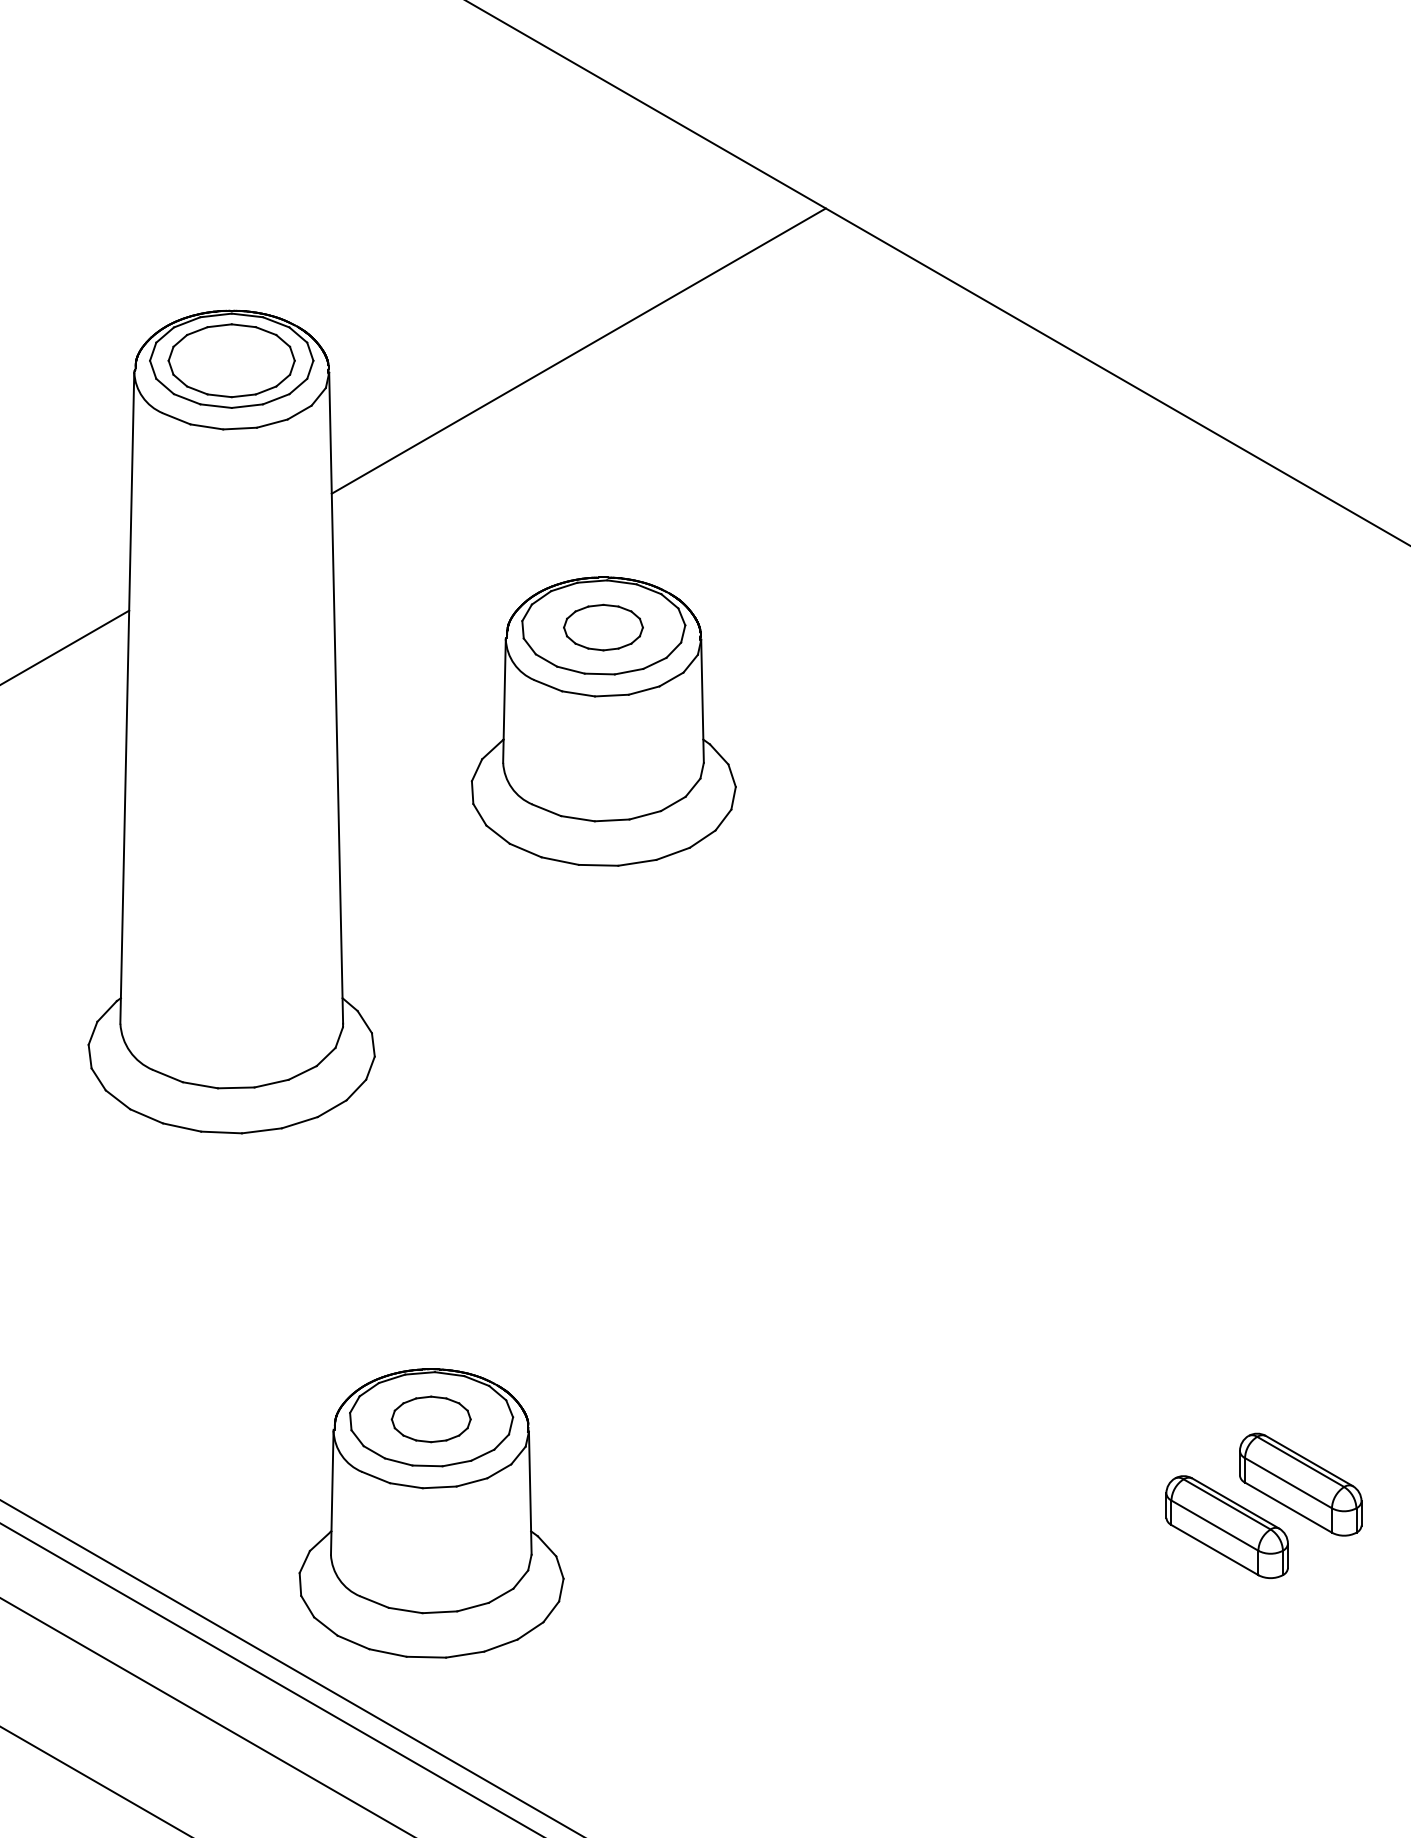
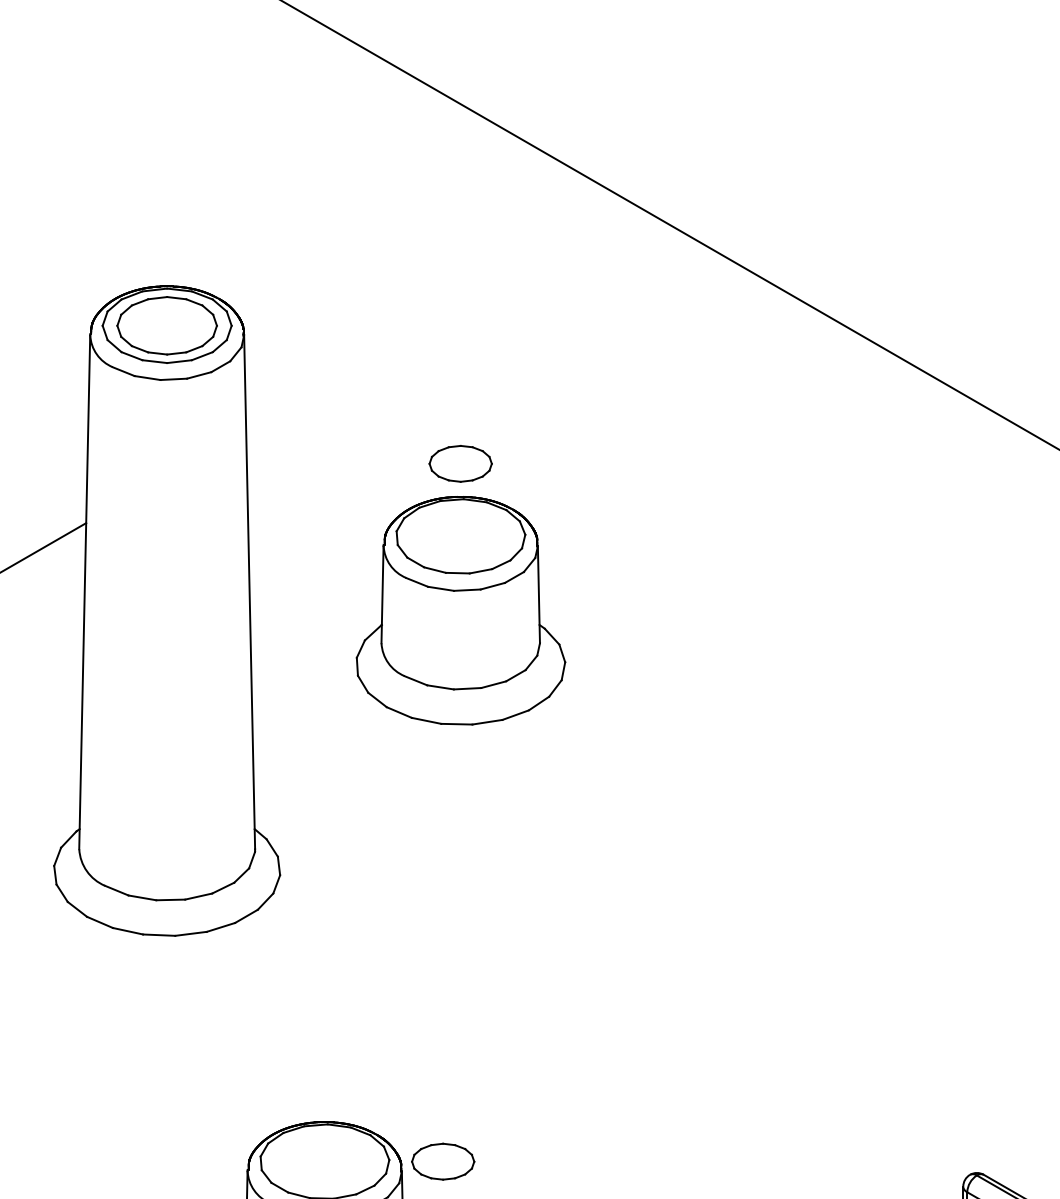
line: (578, 350) -> (440, 317), removed
part: (603, 627) -> (460, 463), moved
part: (430, 1419) -> (442, 1161), moved

